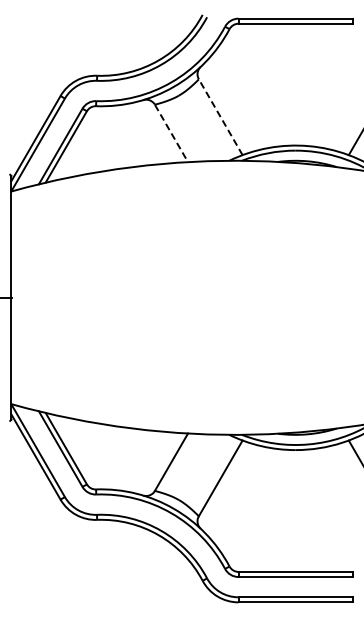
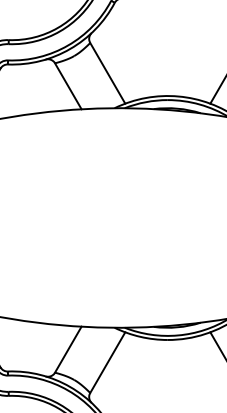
line: (220, 117) -> (107, 73), dashed -> solid
line: (171, 133) -> (68, 86), dashed -> solid

